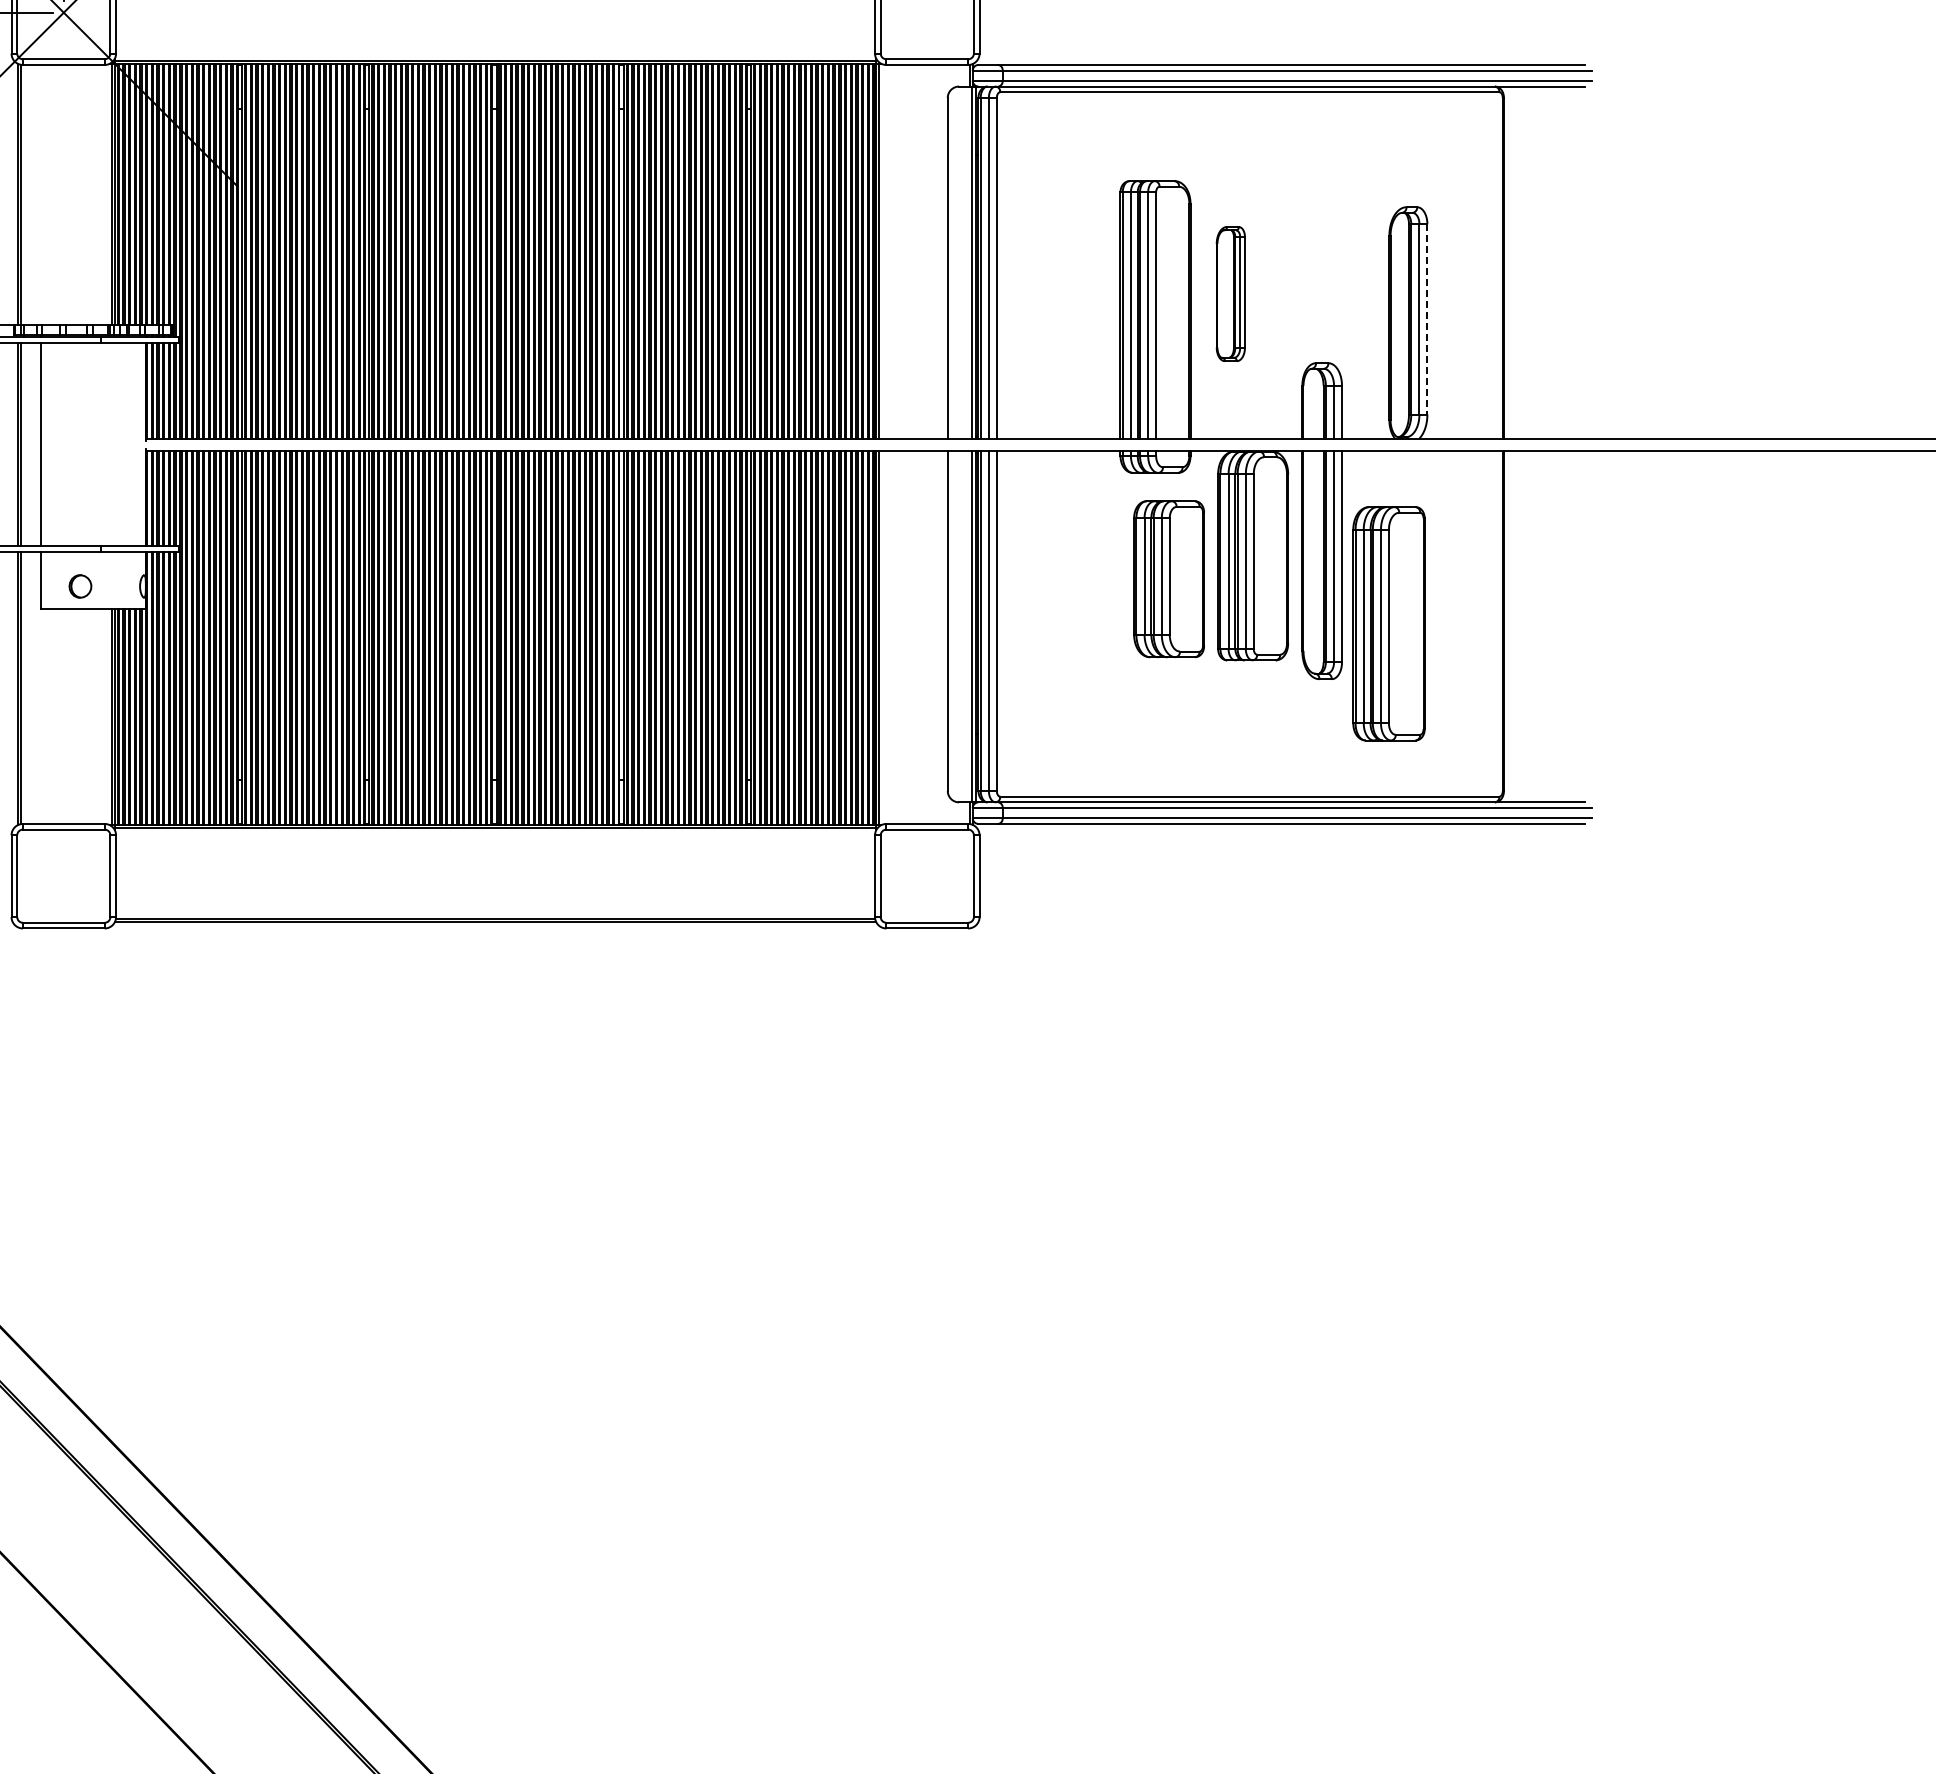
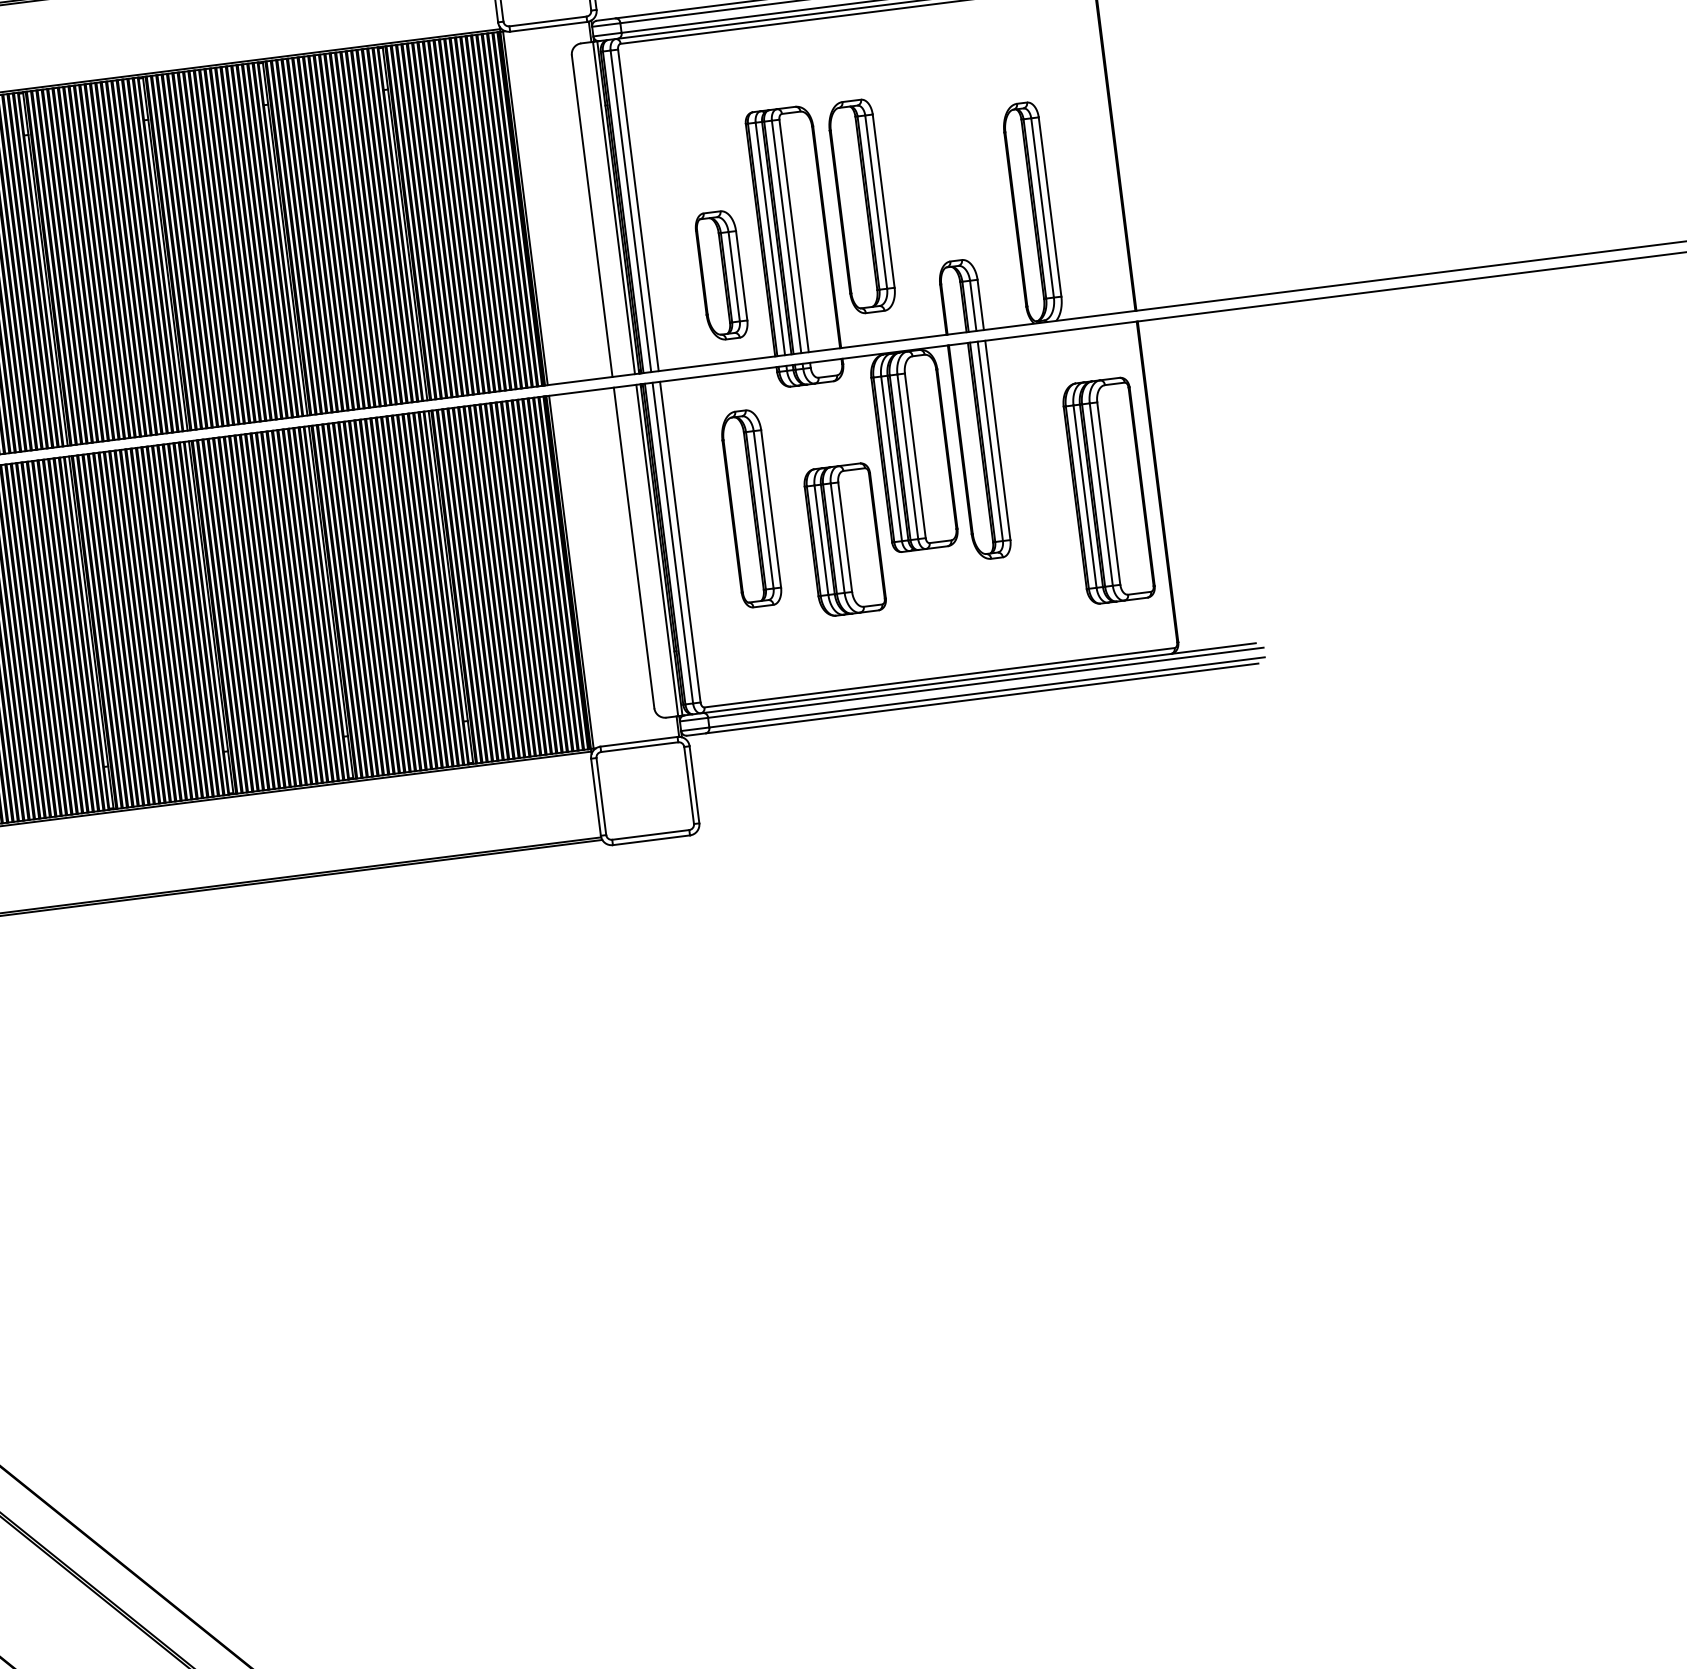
part: (1230, 293) -> (861, 206), size x1.67
line: (1427, 319) -> (1050, 207), dashed -> solid
part: (1074, 347) -> (720, 275), added
part: (1168, 579) -> (844, 540), moved
part: (1074, 594) -> (750, 508), added
part: (1388, 623) -> (1108, 490), moved

